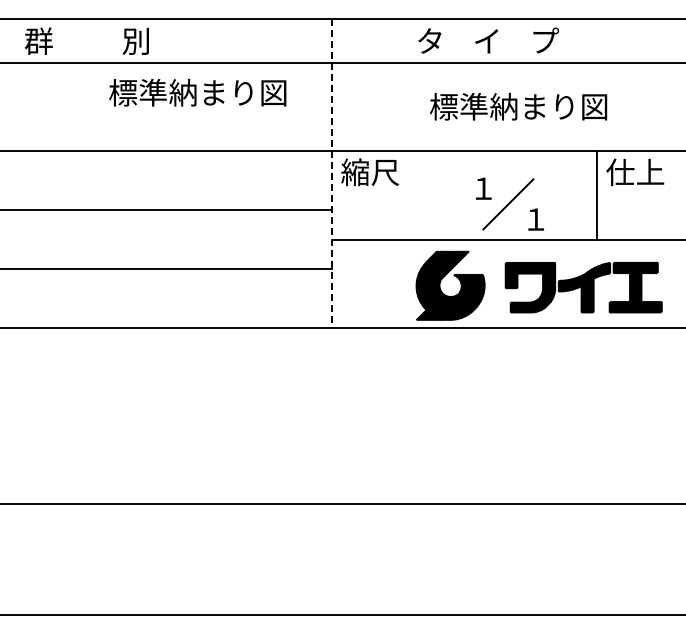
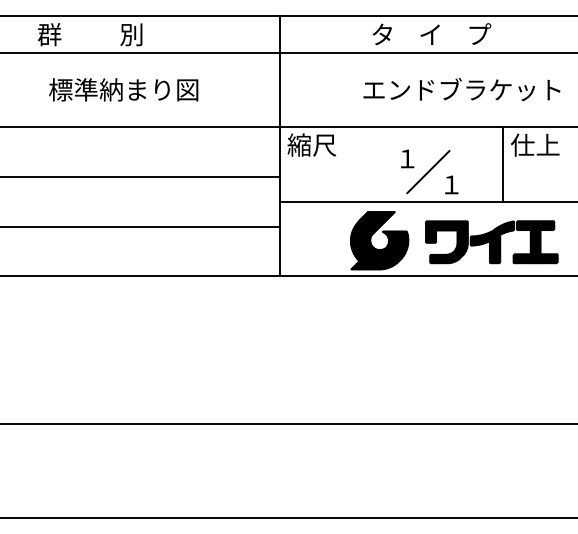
text: (86, 40) -> (89, 34), moved
text: (488, 40) -> (431, 34), moved
text: (197, 92) -> (123, 89), moved
text: (547, 106) -> (461, 89), 標準納まり図 -> エンドブラケット
line: (331, 173) -> (279, 146), dashed -> solid

